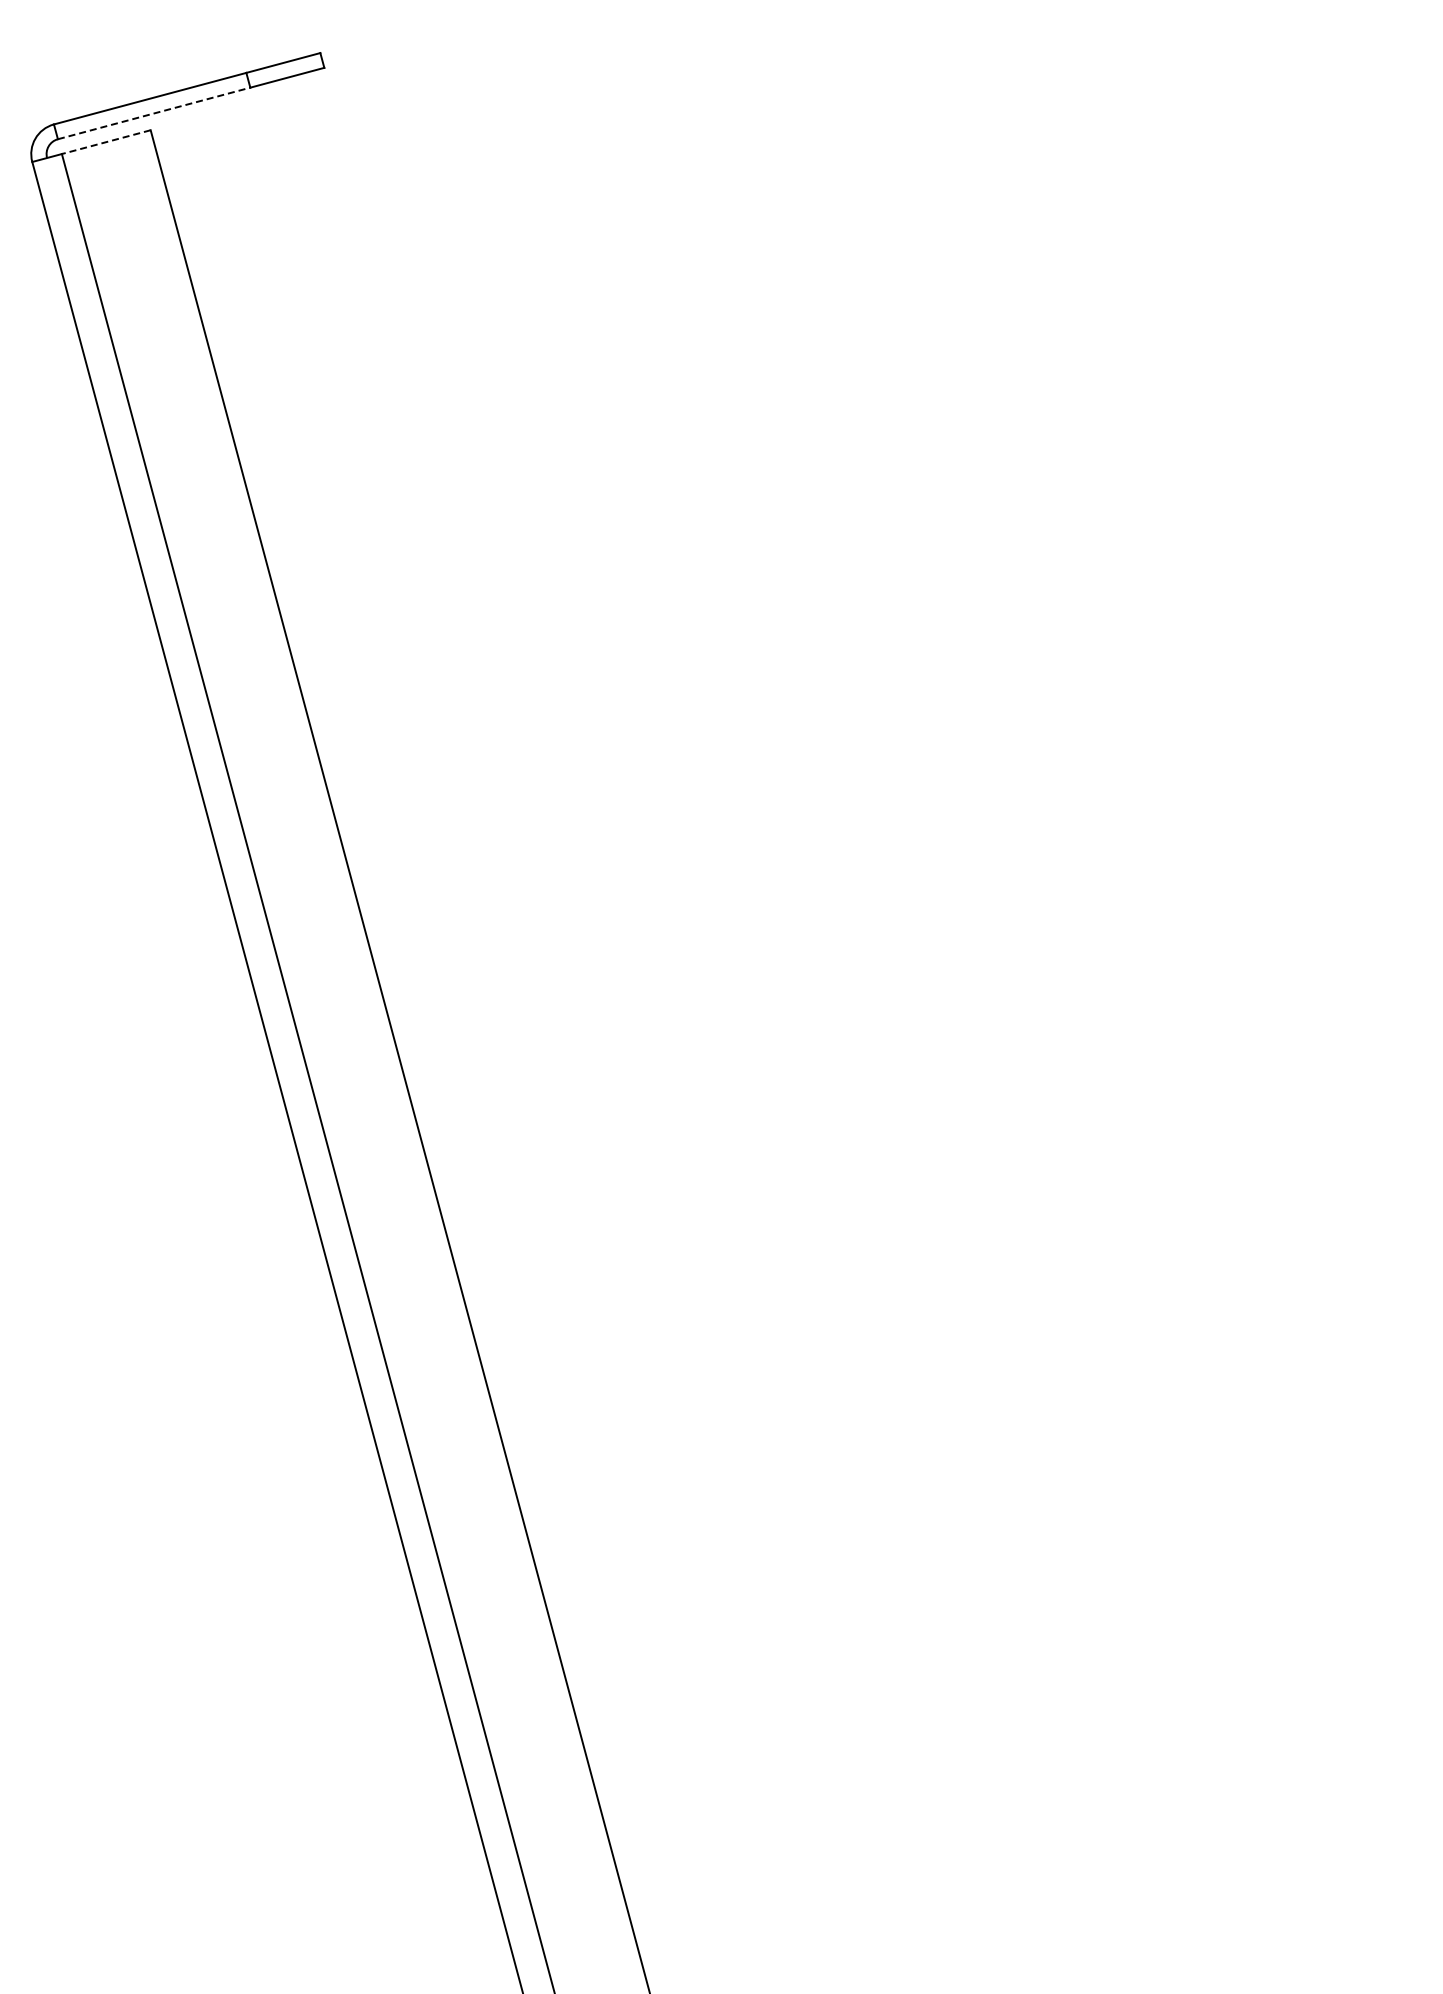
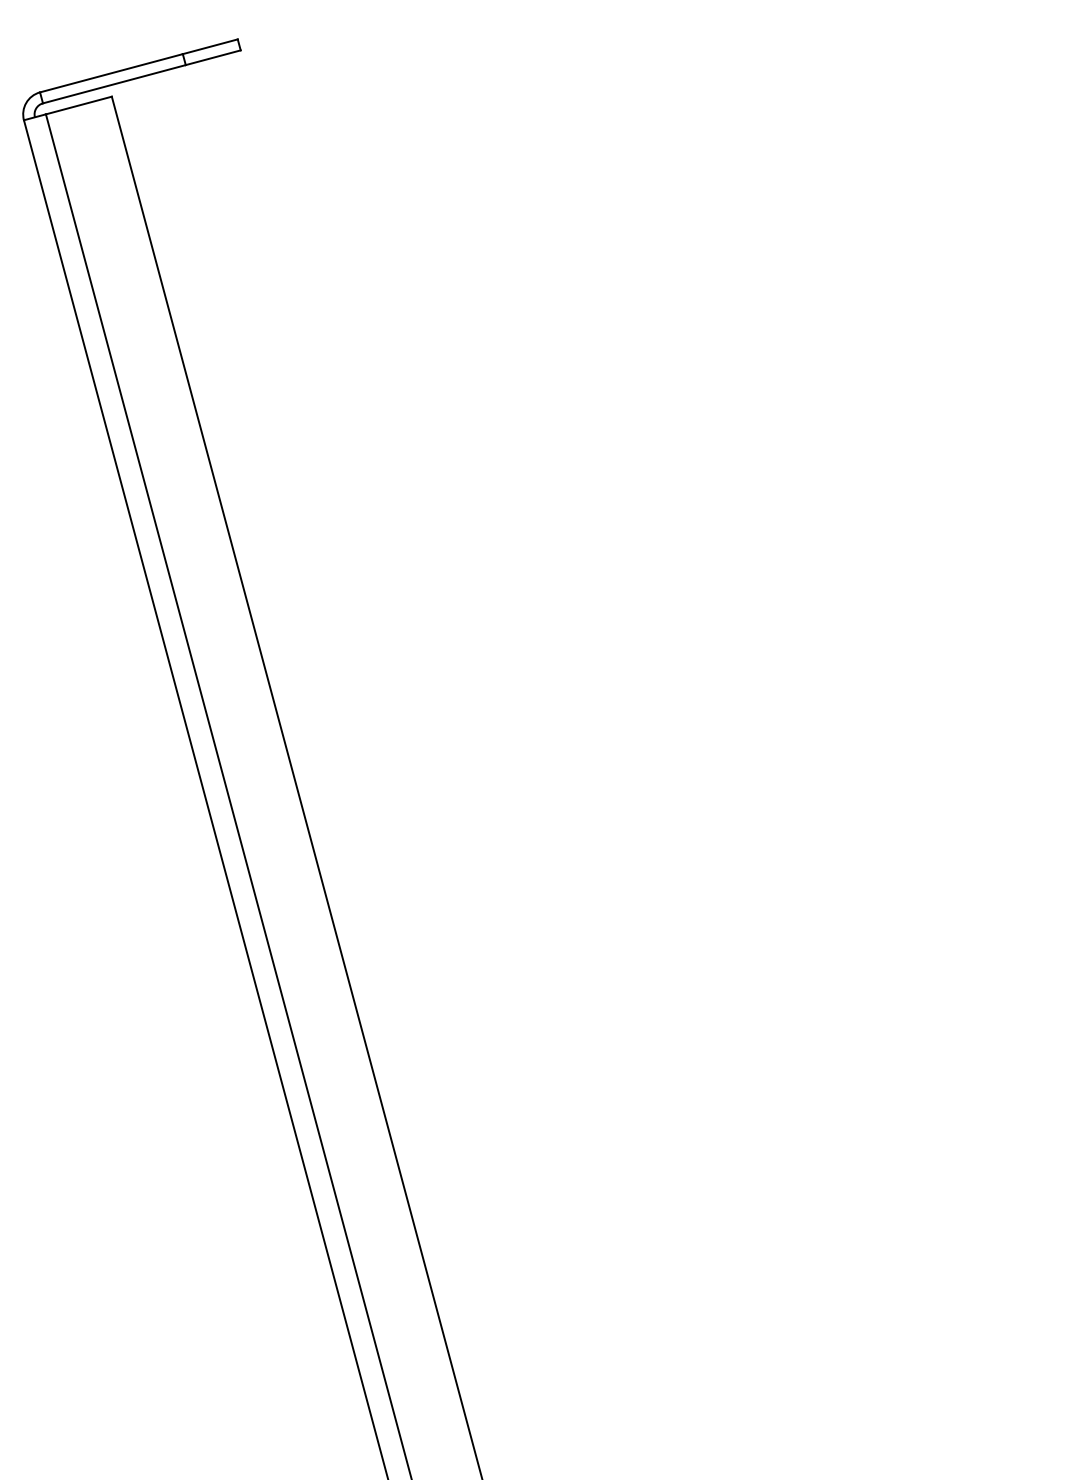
line: (154, 113) -> (114, 84), dashed -> solid
line: (106, 142) -> (79, 105), dashed -> solid

